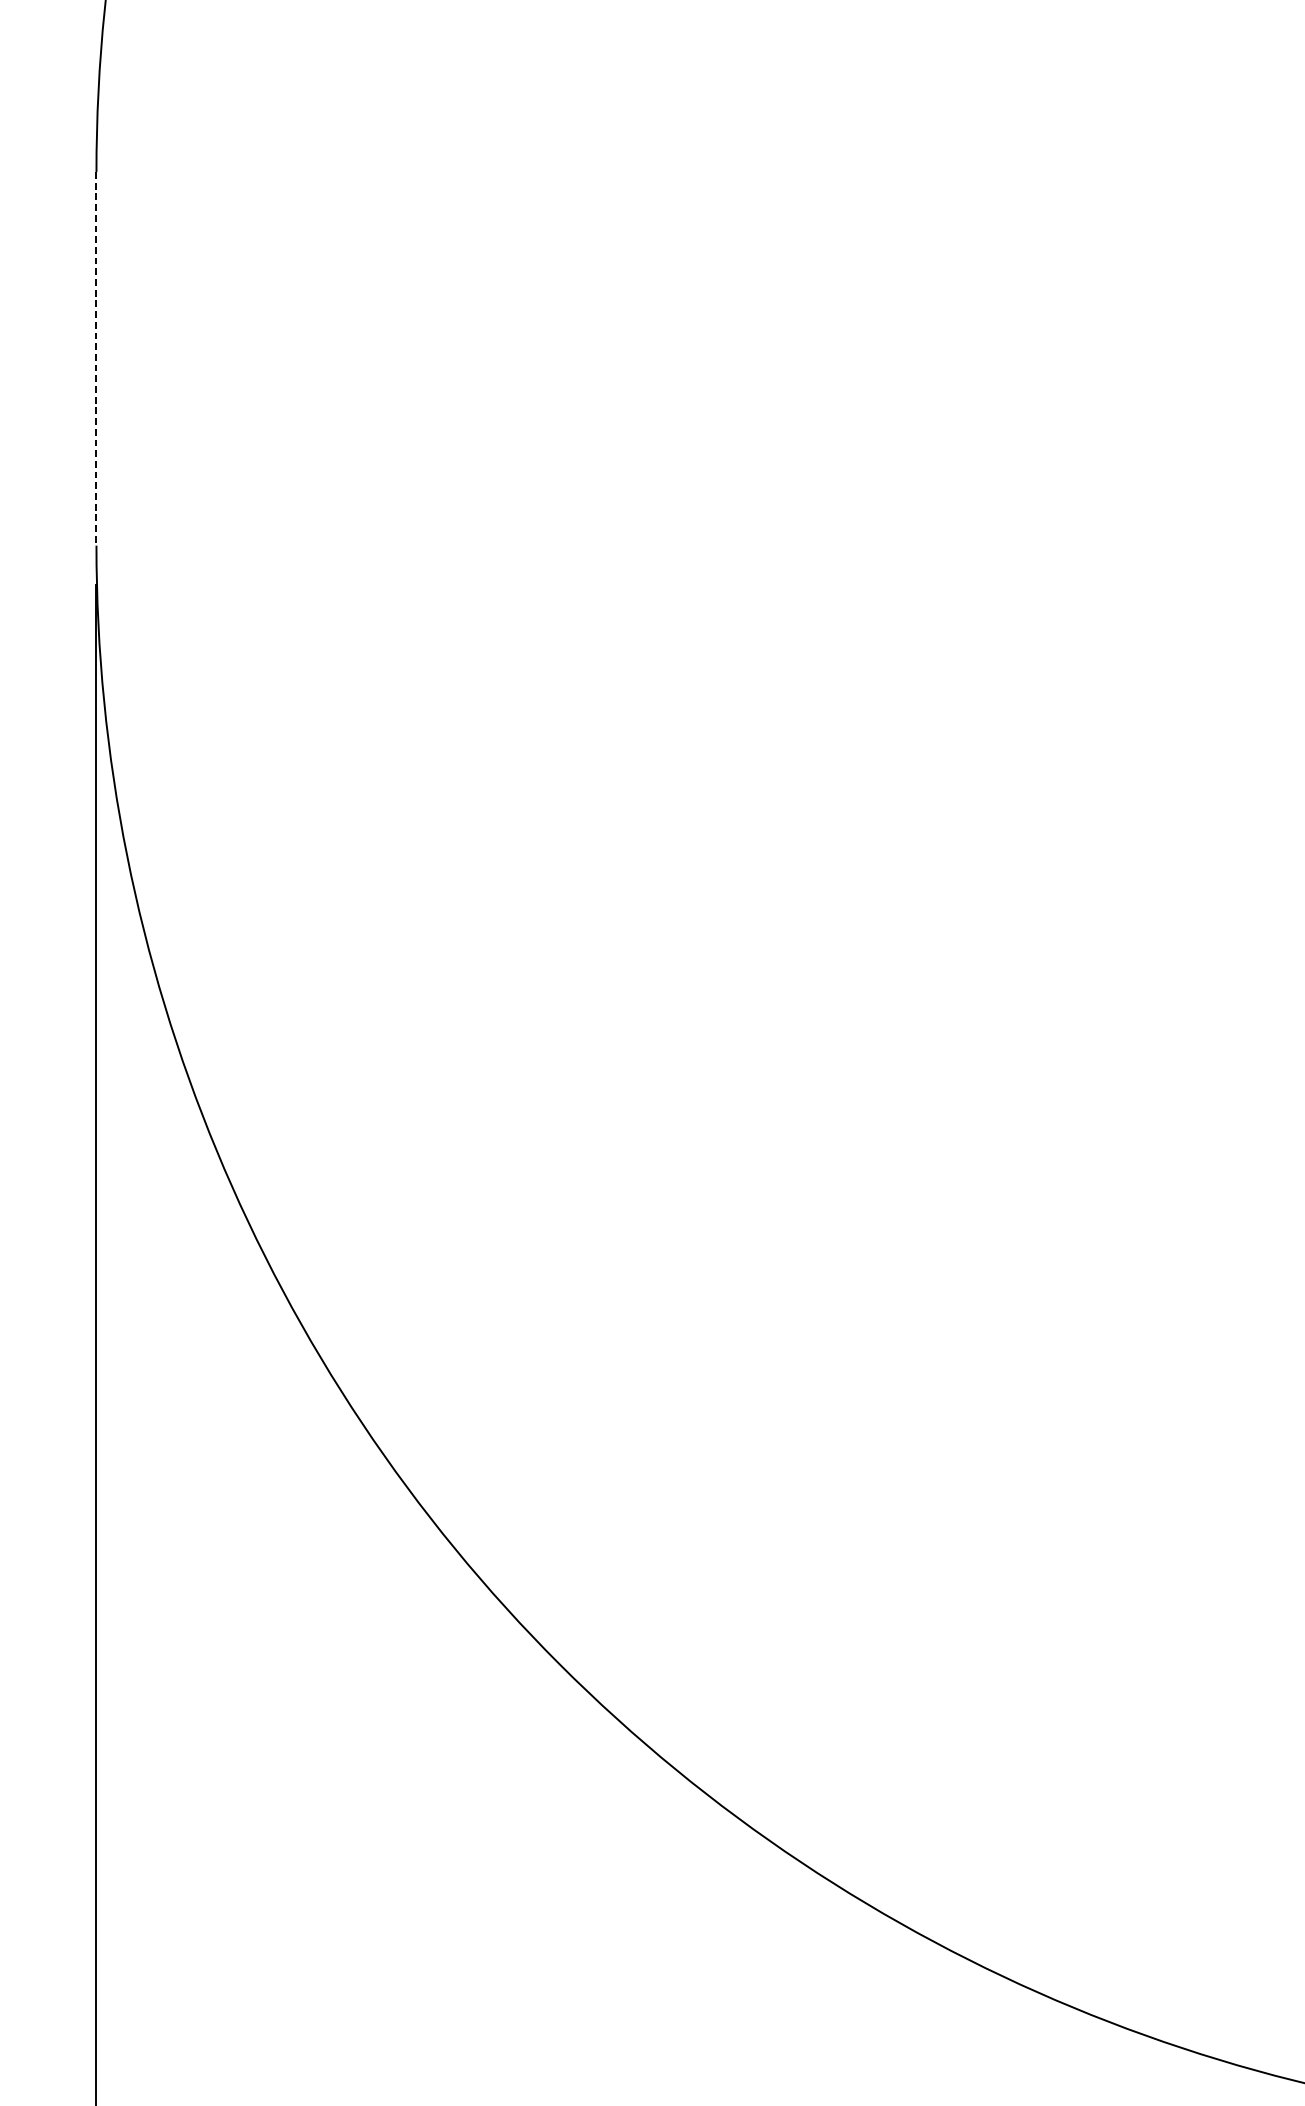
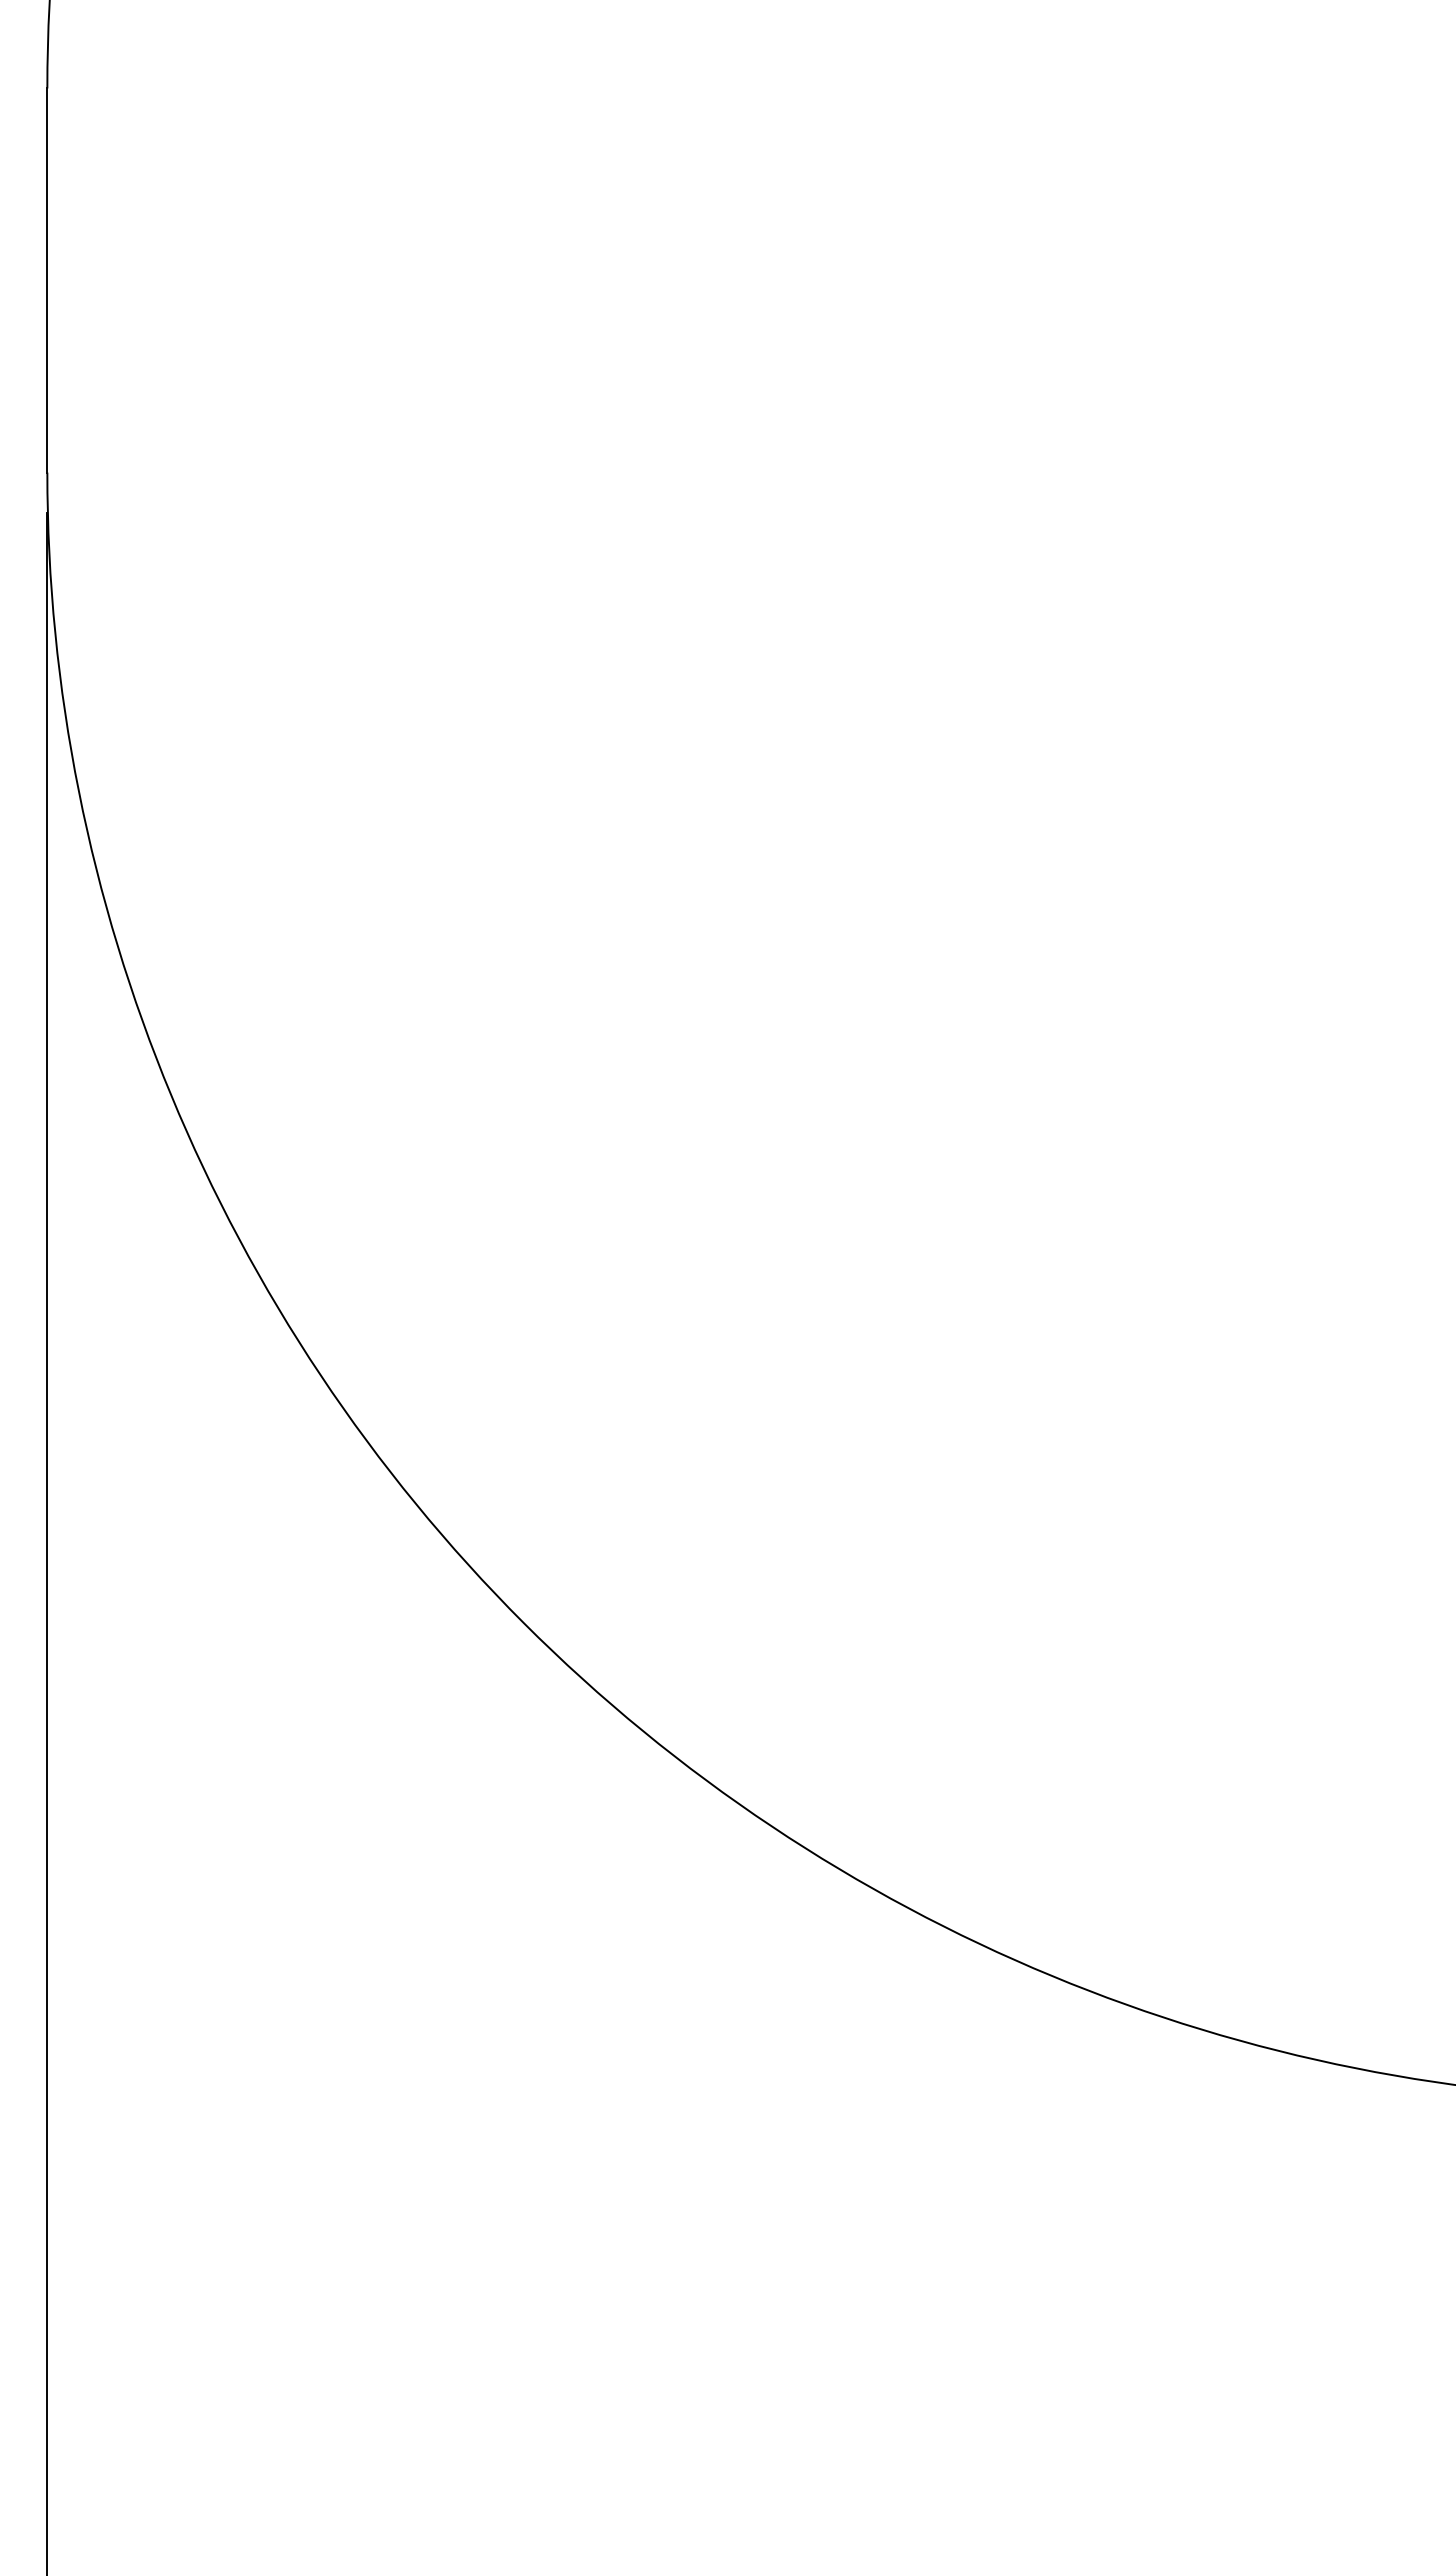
line: (96, 359) -> (47, 281), dashed -> solid

